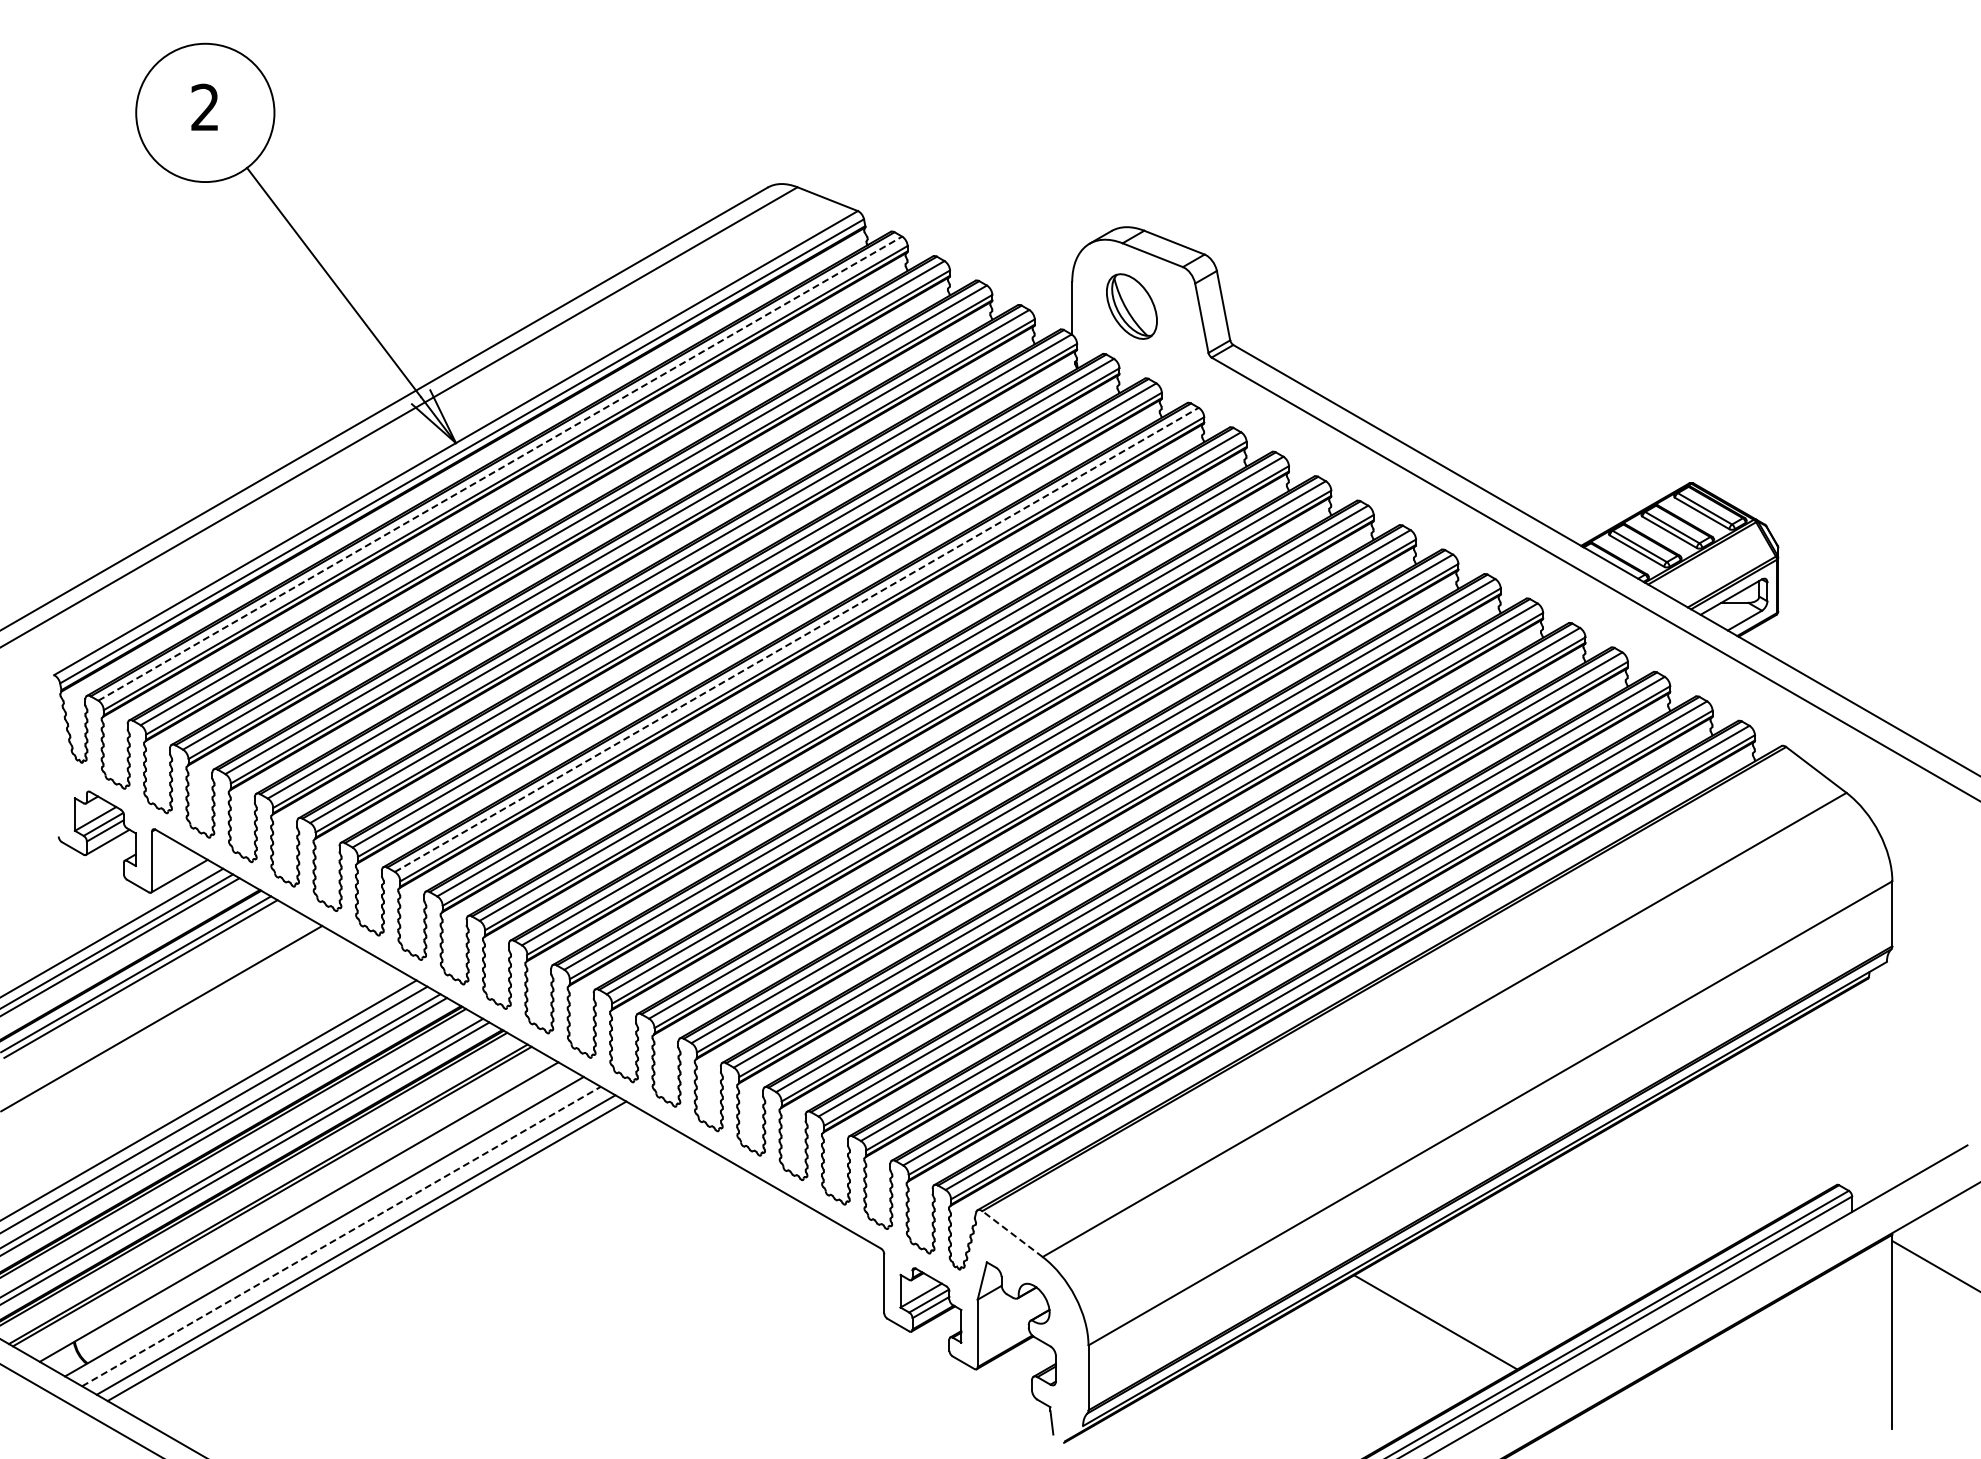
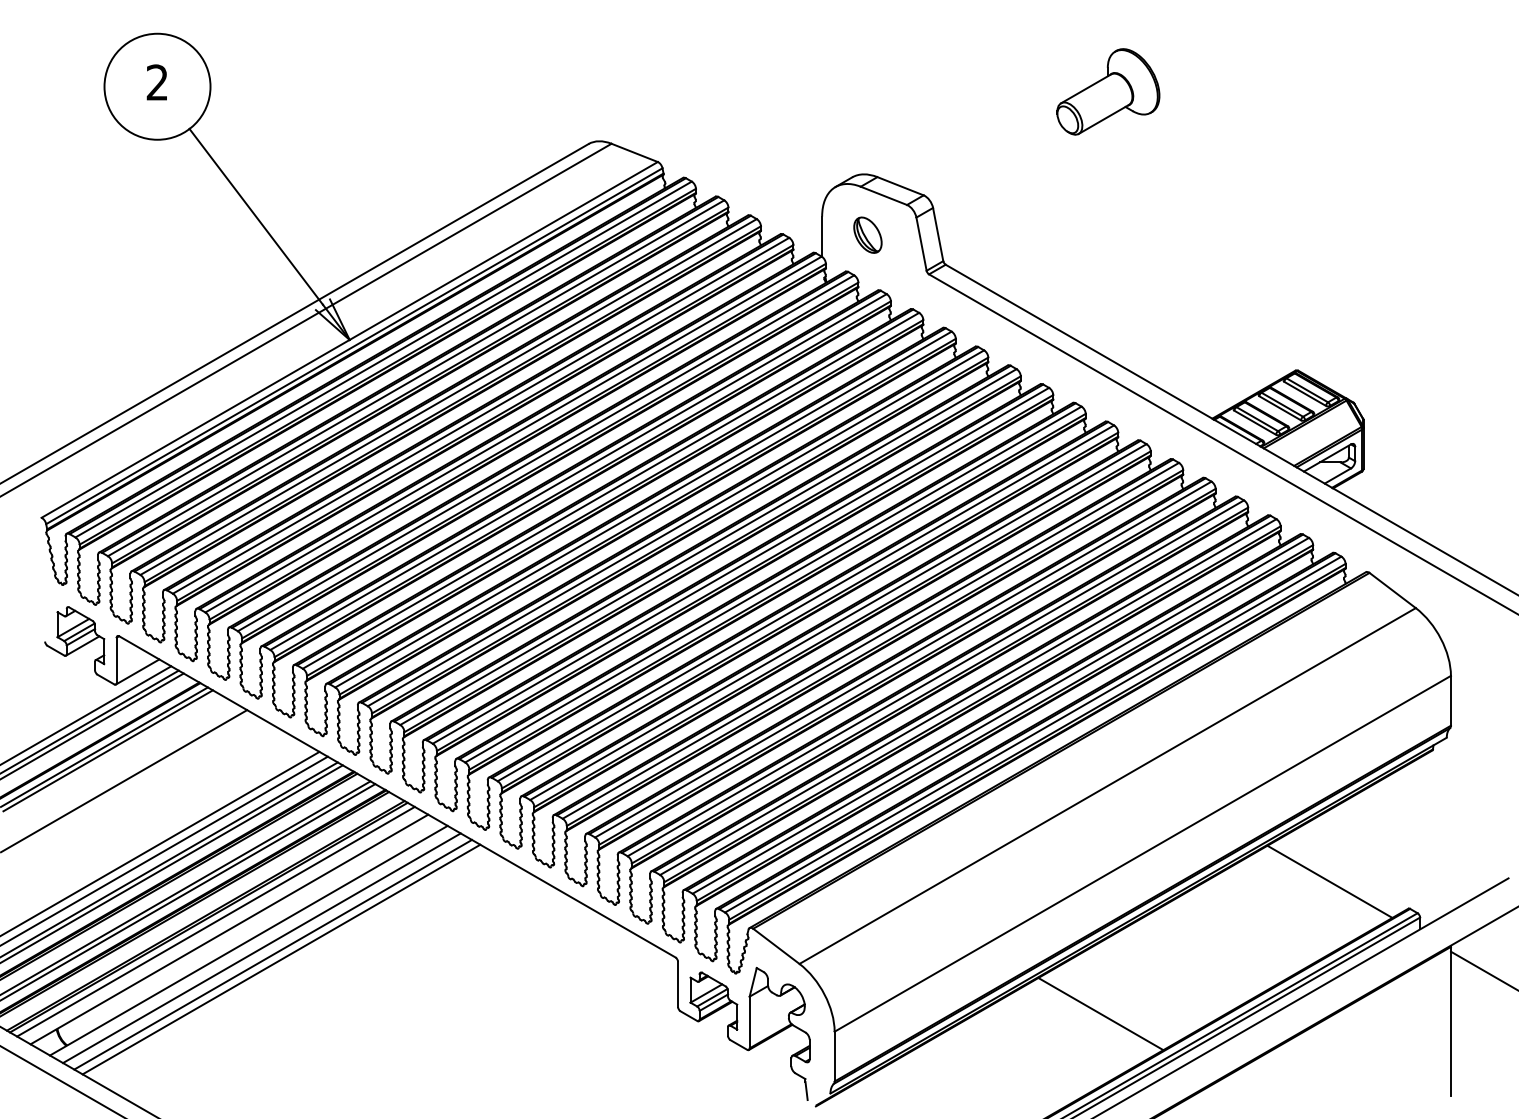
part: (1445, 119) -> (1108, 91), added
part: (1131, 306) -> (867, 235), size x0.71
line: (500, 468) -> (383, 359), dashed -> solid
line: (797, 639) -> (611, 490), dashed -> solid
line: (1734, 1149) -> (1329, 881), added
line: (281, 1201) -> (215, 921), added
line: (1012, 1234) -> (776, 946), dashed -> solid
line: (341, 1236) -> (261, 948), dashed -> solid

